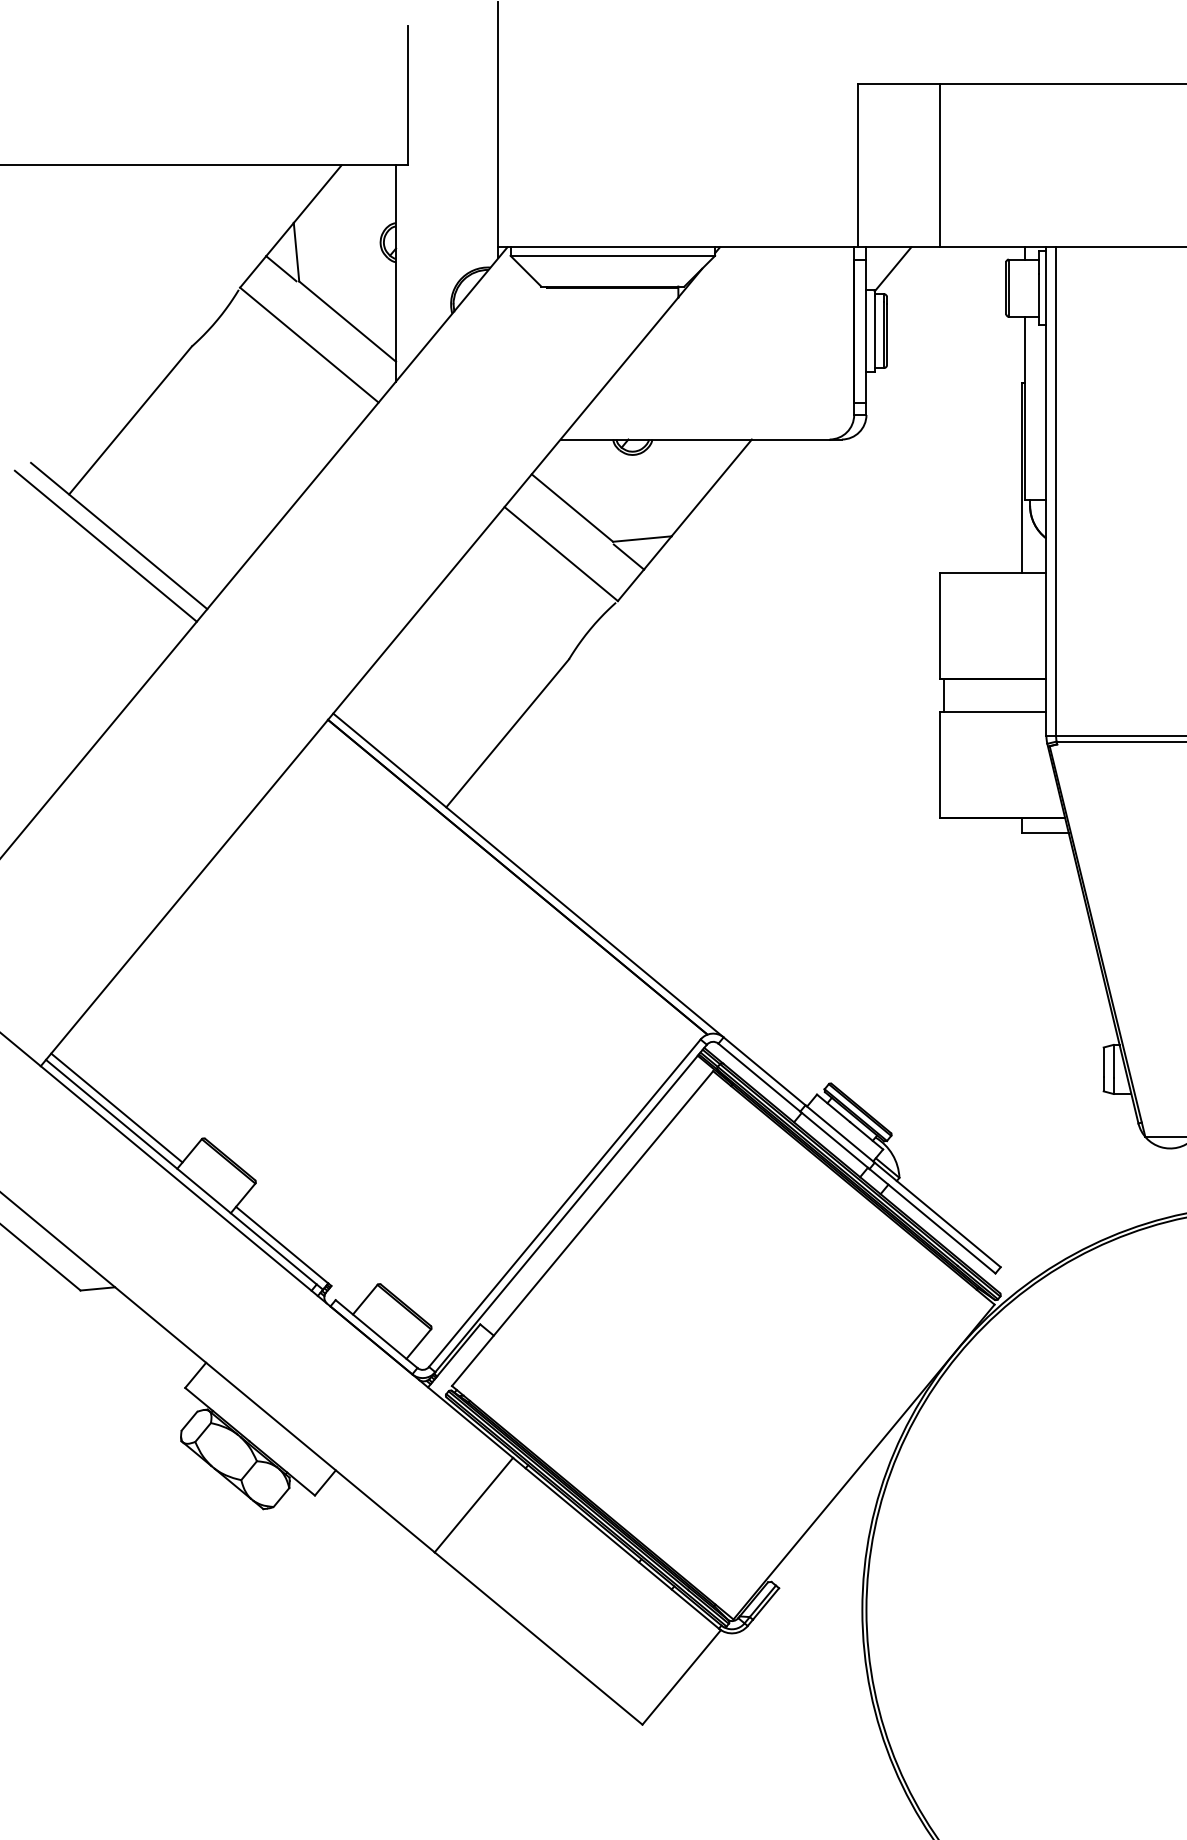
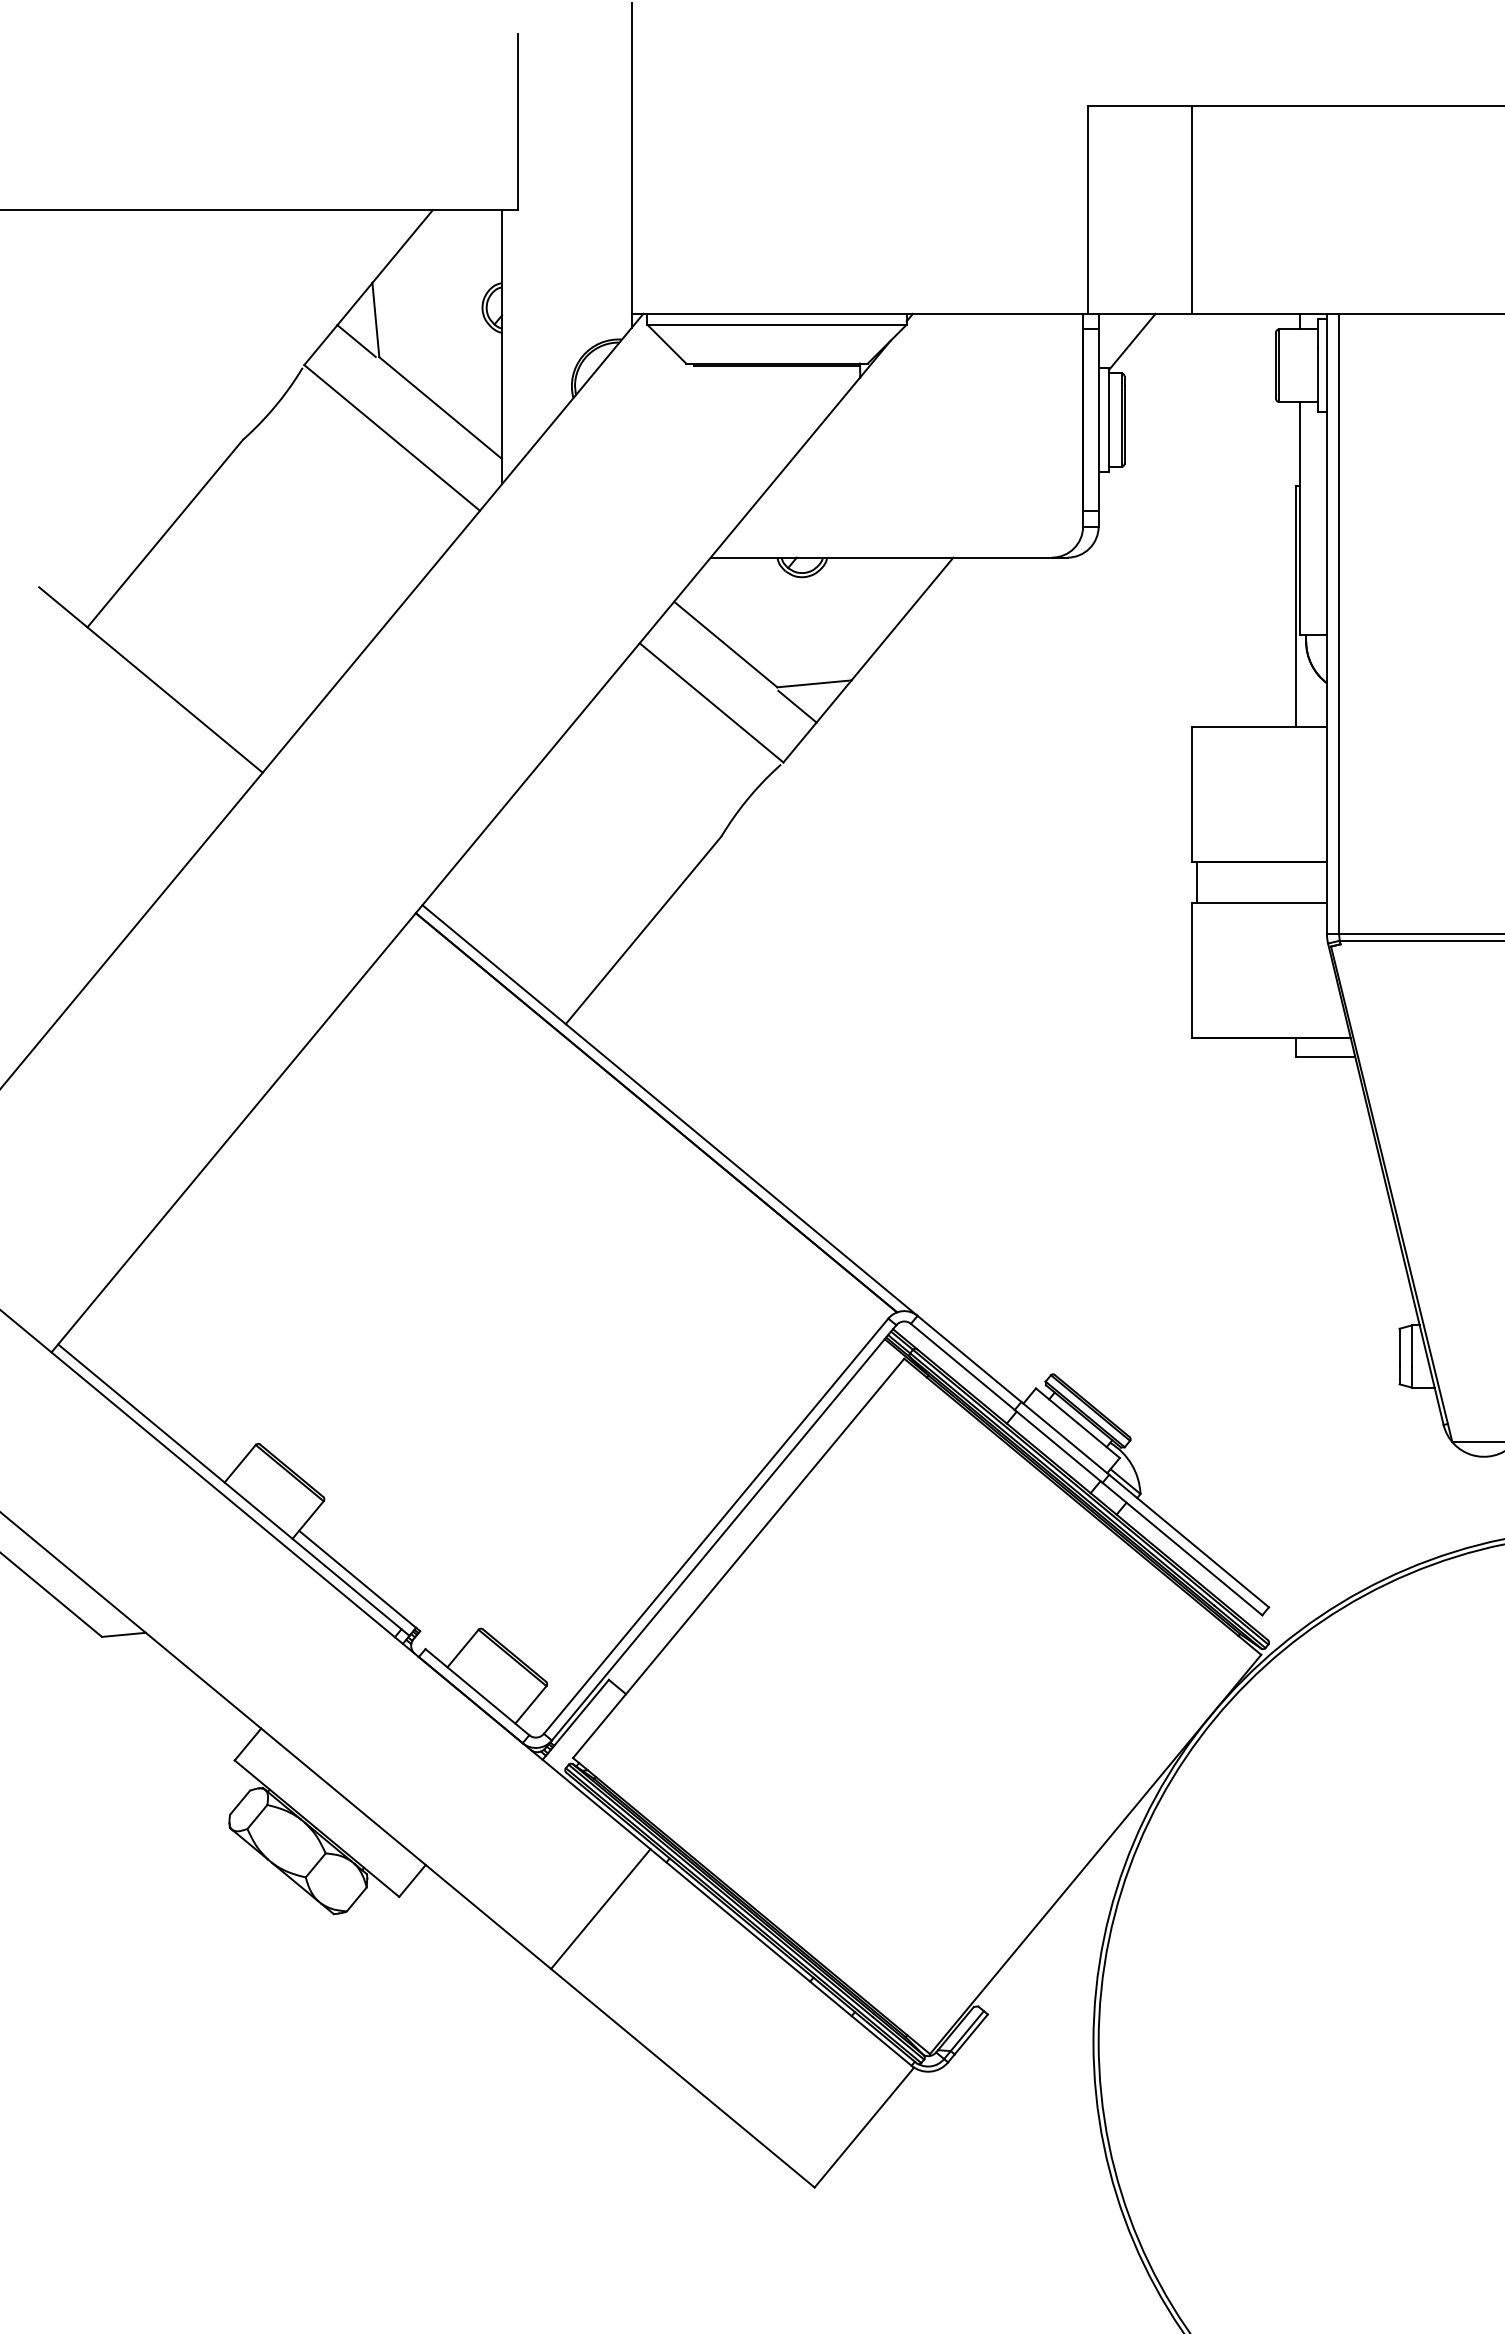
line: (105, 545) -> (133, 692), removed
line: (116, 1108) -> (147, 1405), removed

